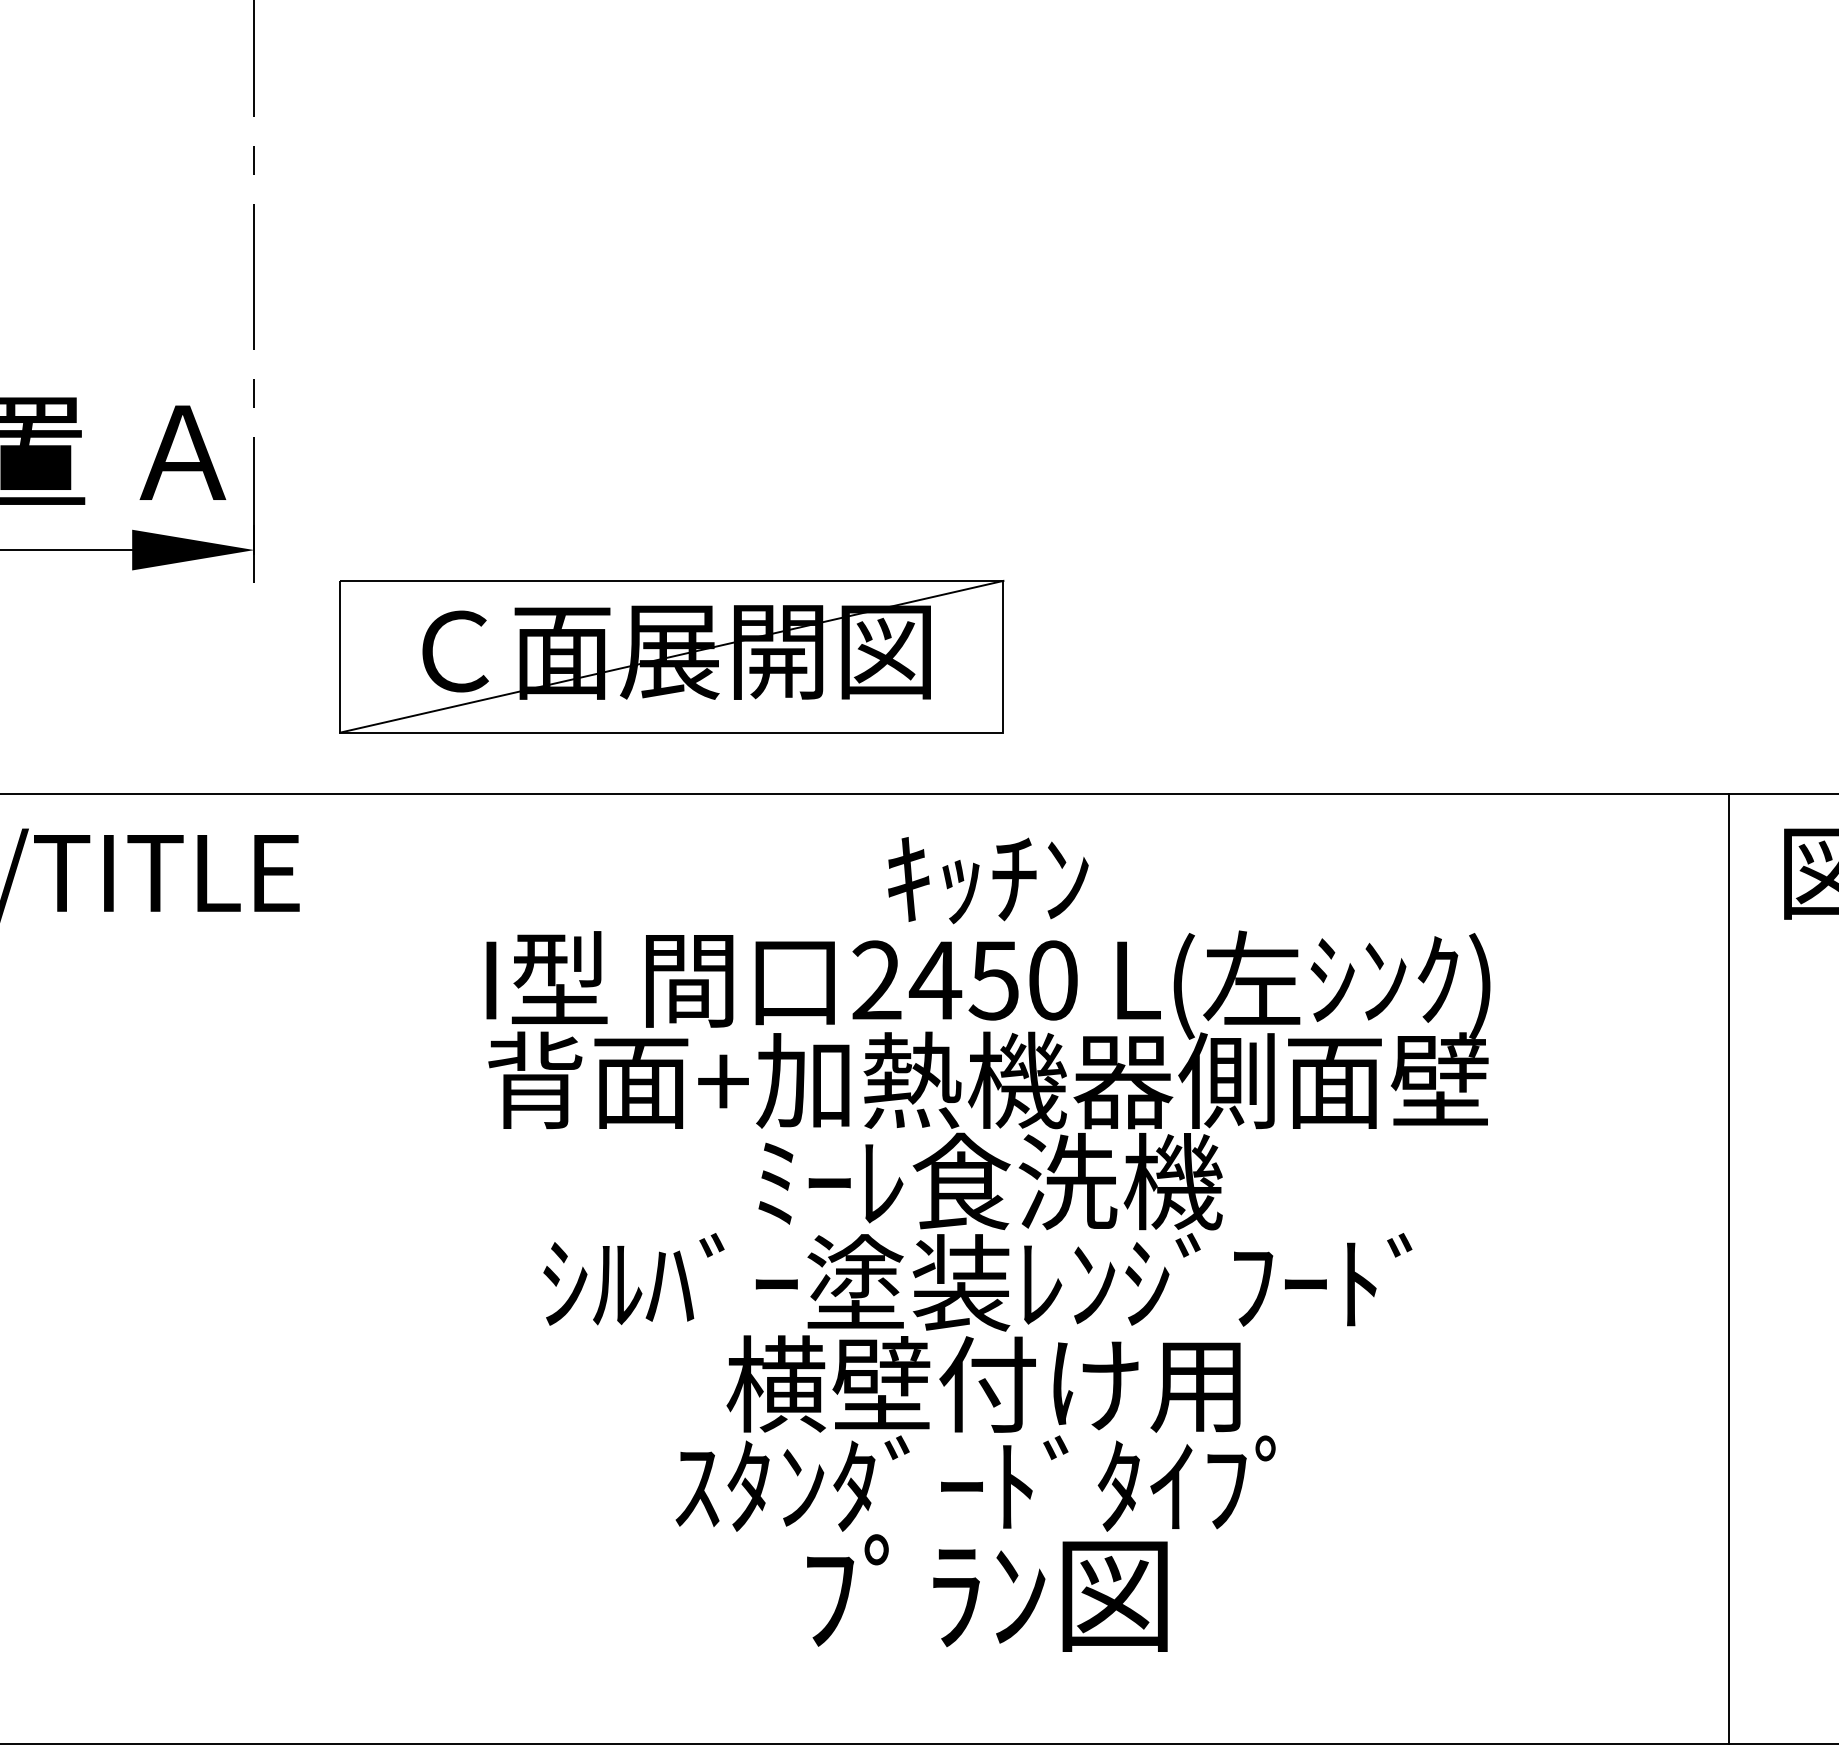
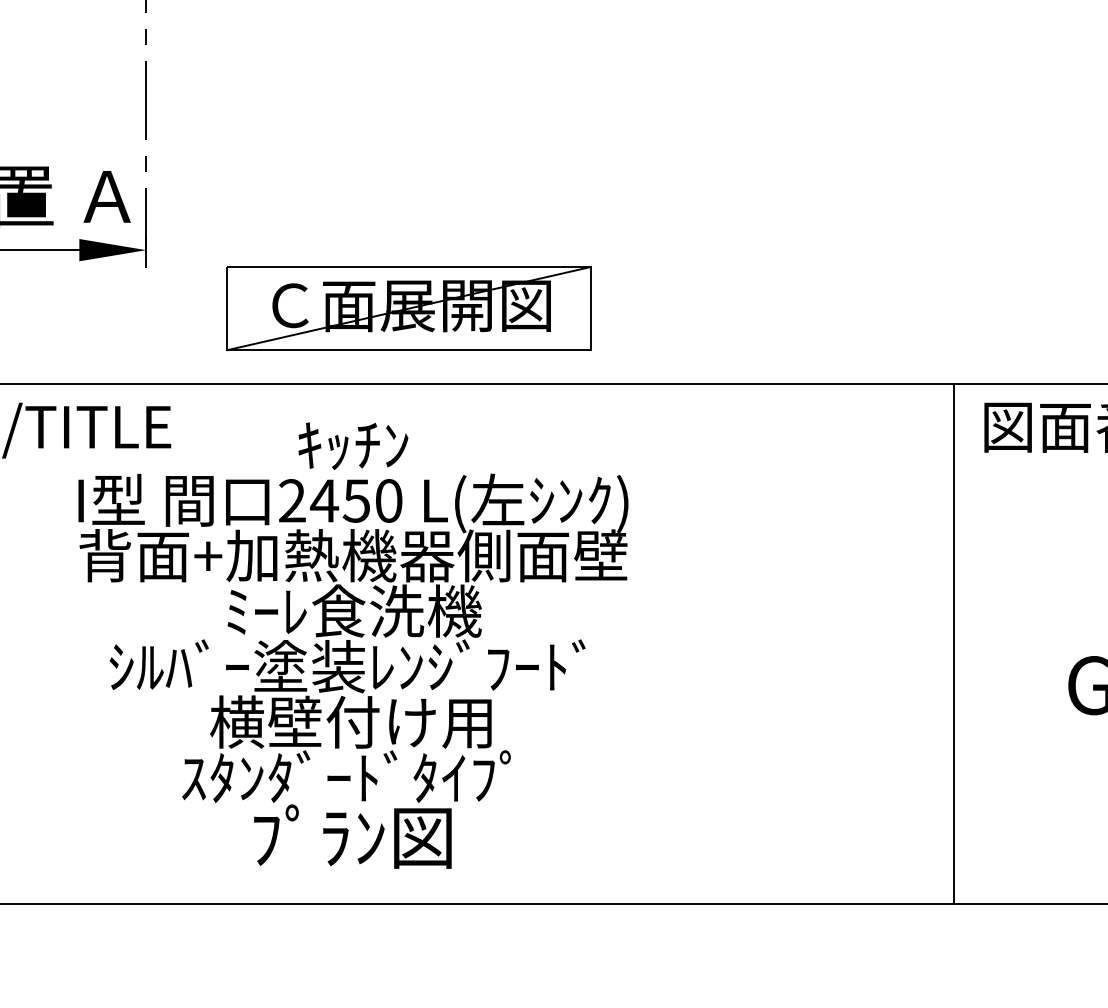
part: (670, 656) -> (408, 308), moved
text: (988, 1244) -> (353, 645), moved

